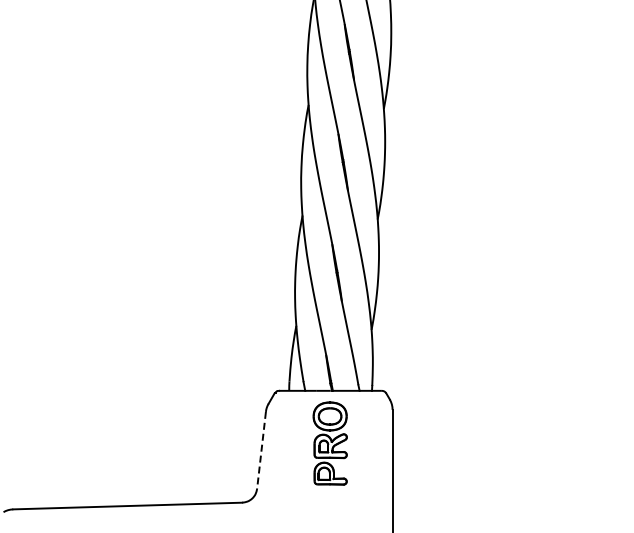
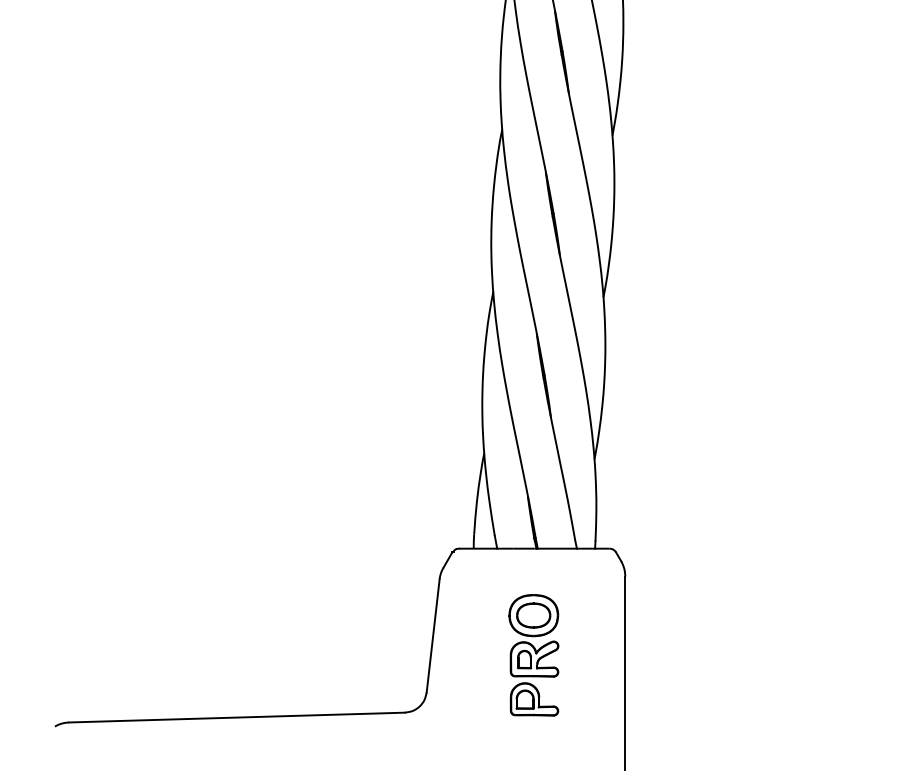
part: (329, 443) -> (532, 655), moved
line: (261, 450) -> (433, 636), dashed -> solid

